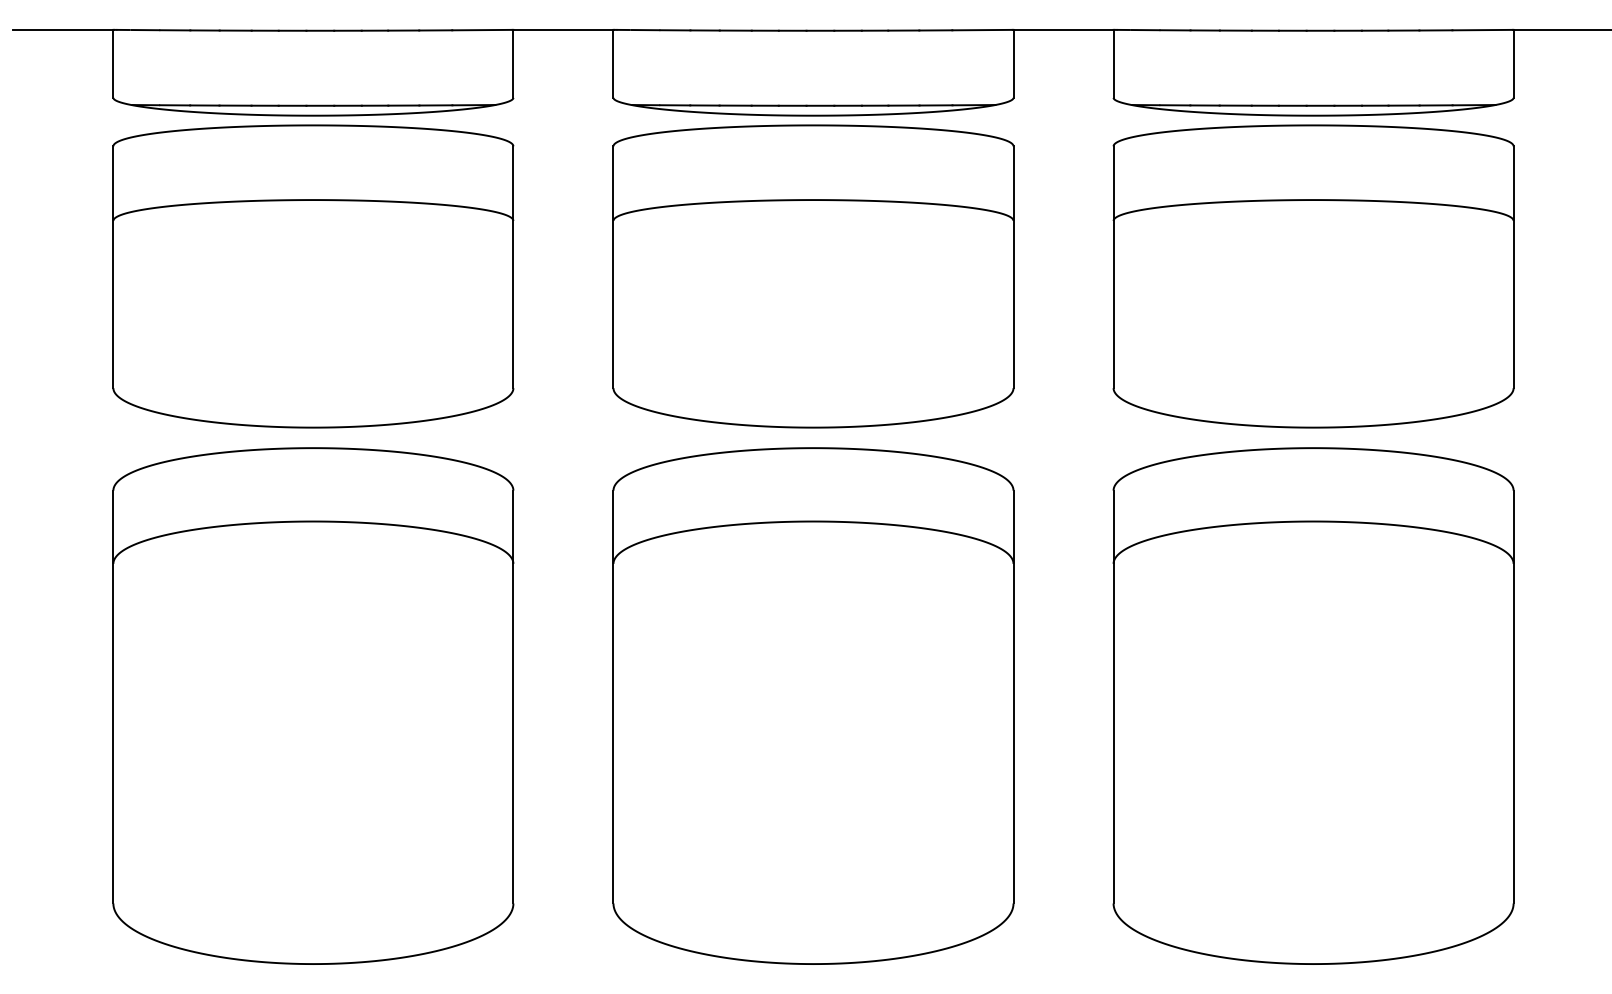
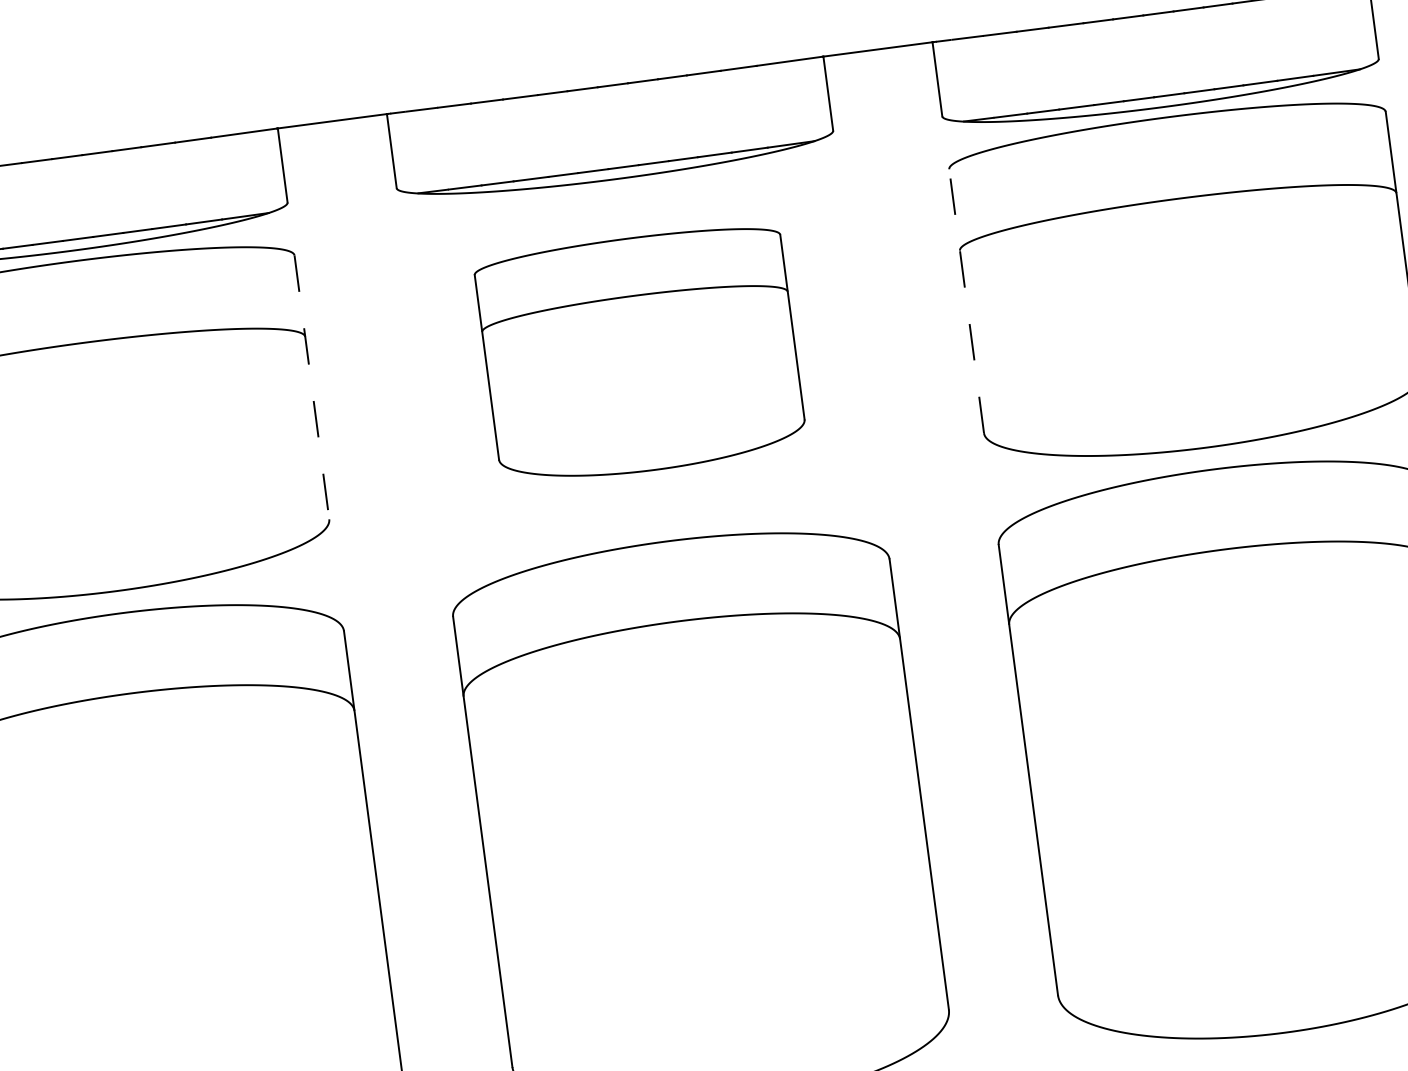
line: (513, 267) -> (312, 387), solid -> dashed
line: (1113, 267) -> (966, 301), solid -> dashed
part: (813, 276) -> (640, 354), size x0.7

